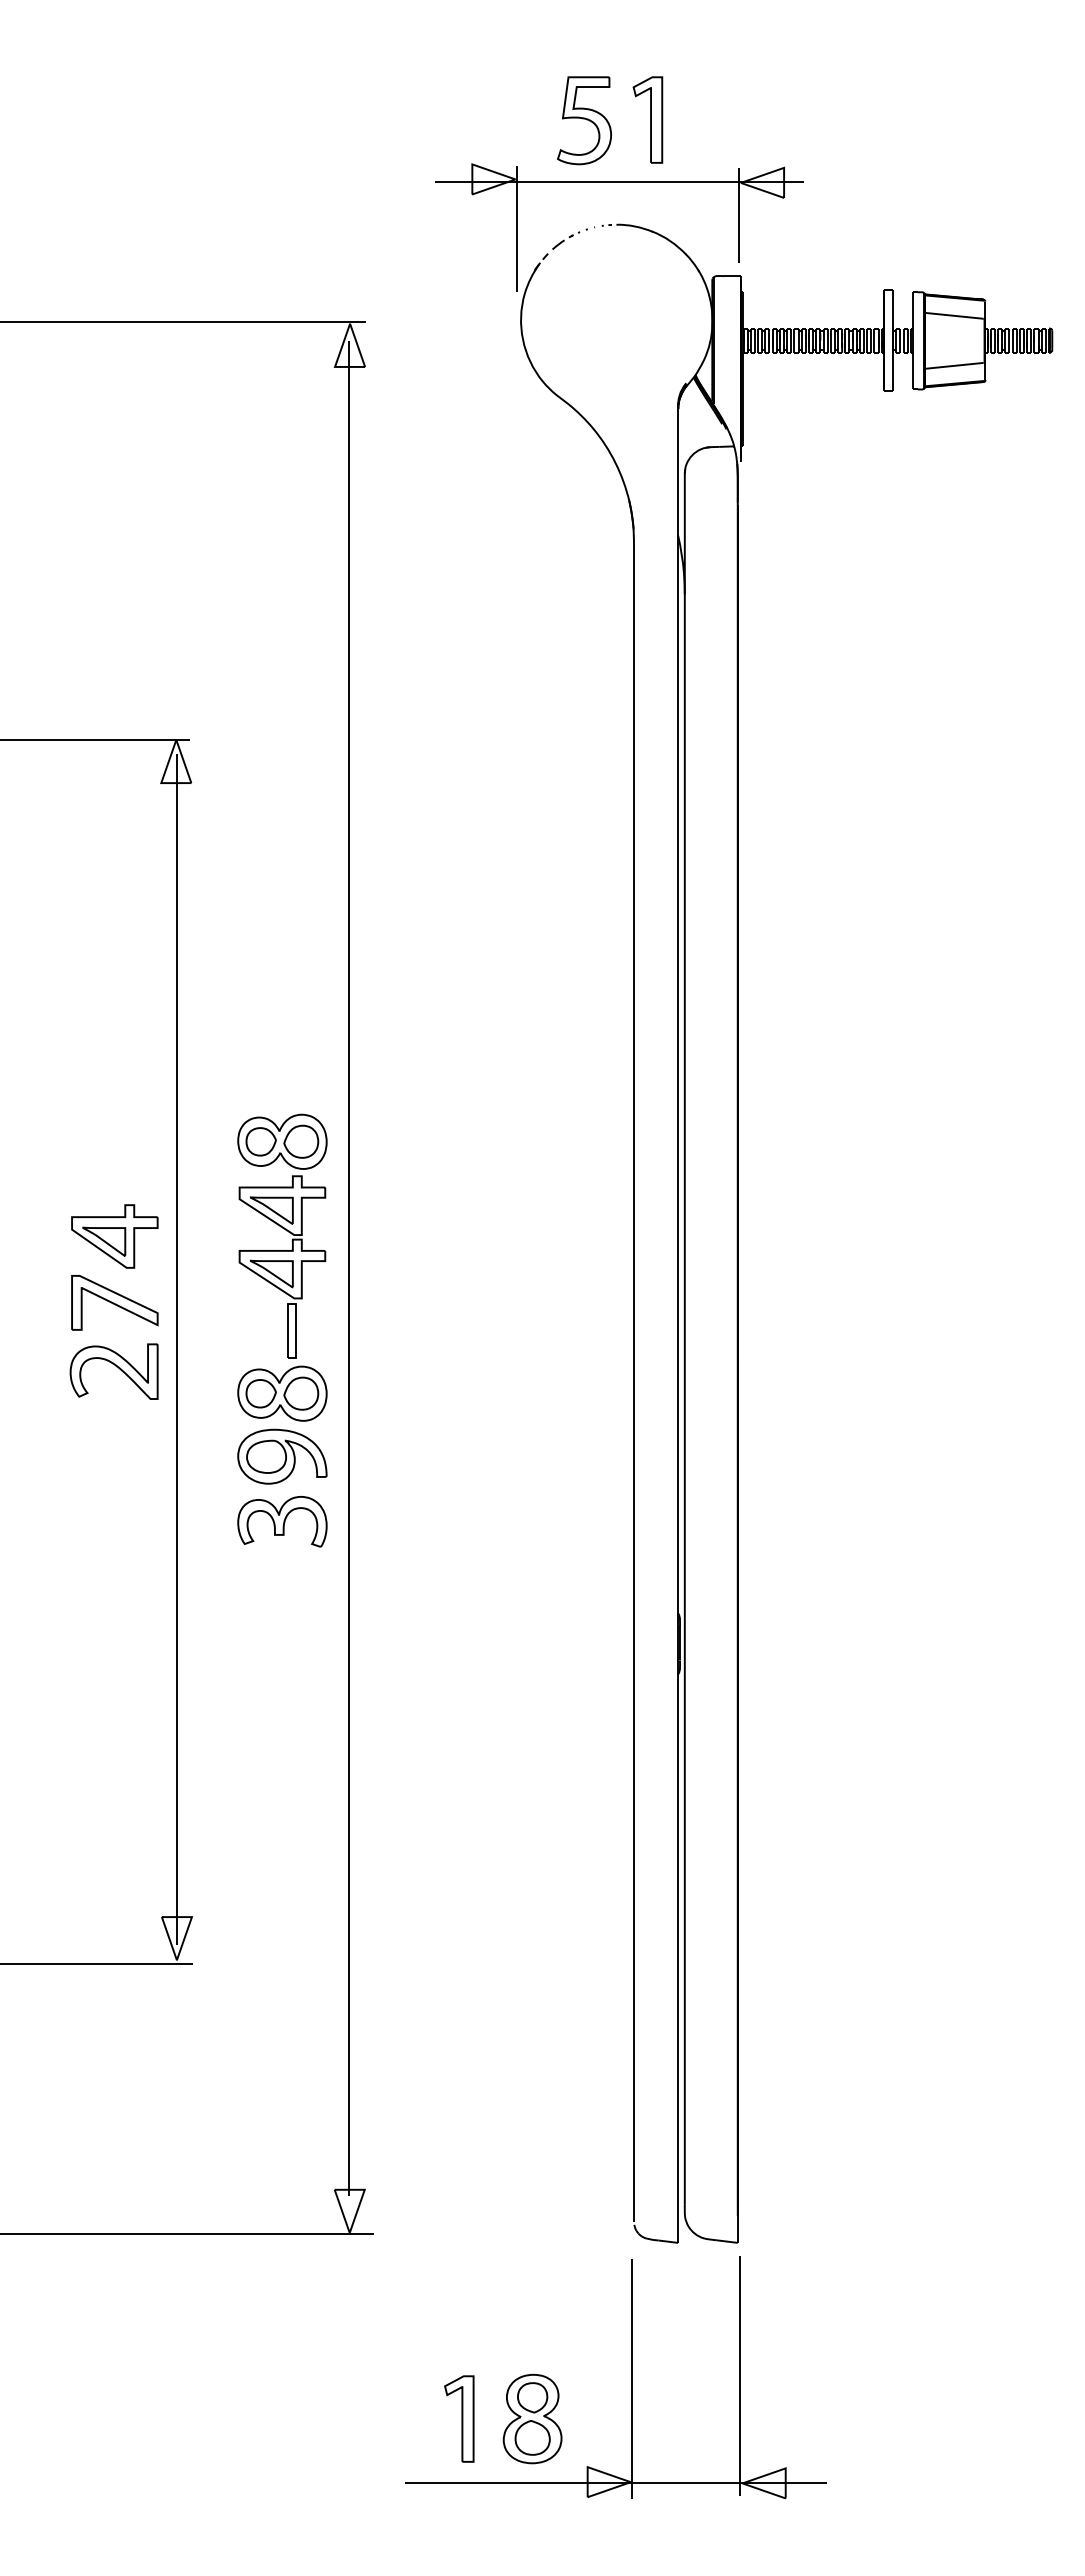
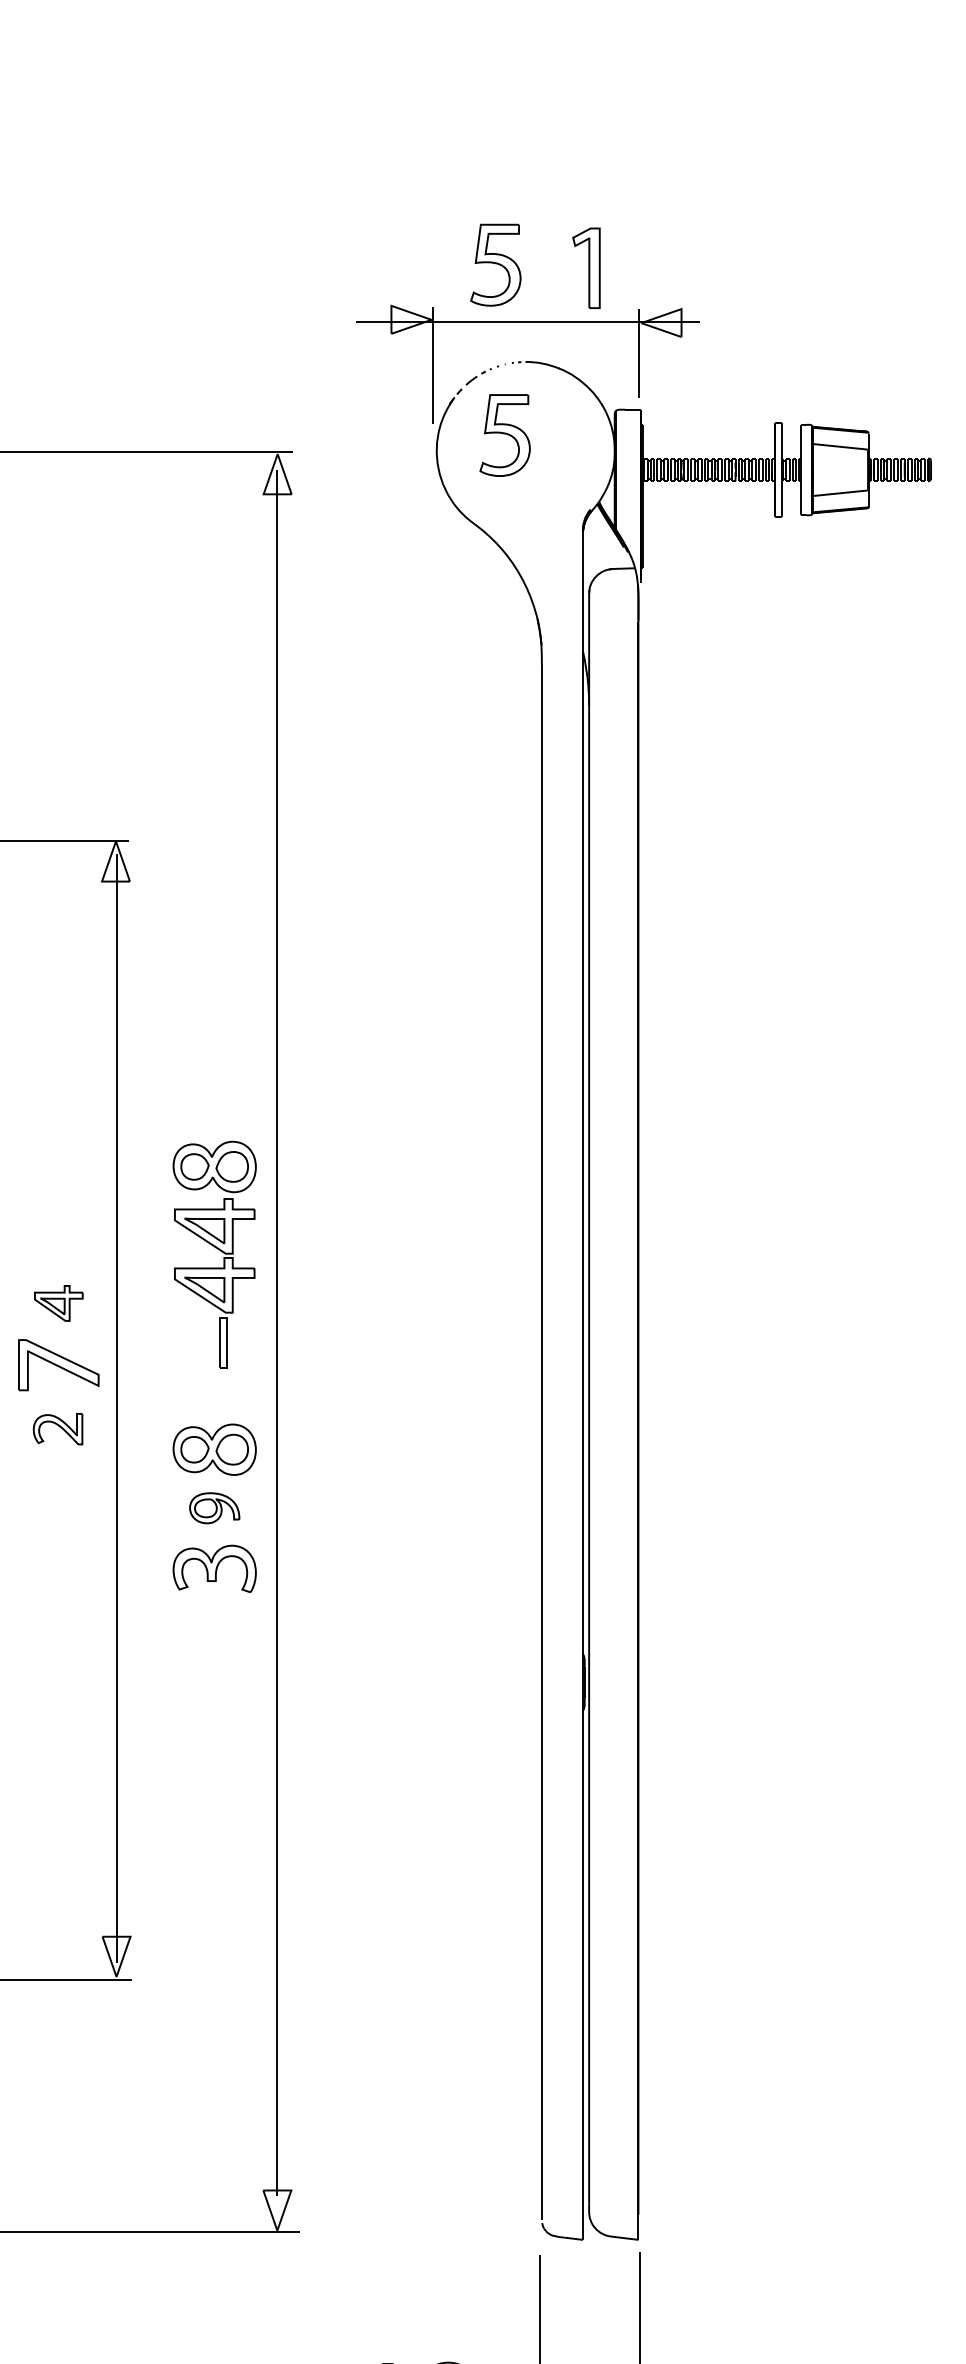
part: (647, 119) -> (586, 267), moved
part: (594, 303) -> (505, 435), added
part: (282, 1235) -> (214, 1254), moved
part: (114, 1236) -> (58, 1303), size x0.6
part: (113, 1371) -> (57, 1429), size x0.6
part: (282, 1456) -> (214, 1508), size x0.6

